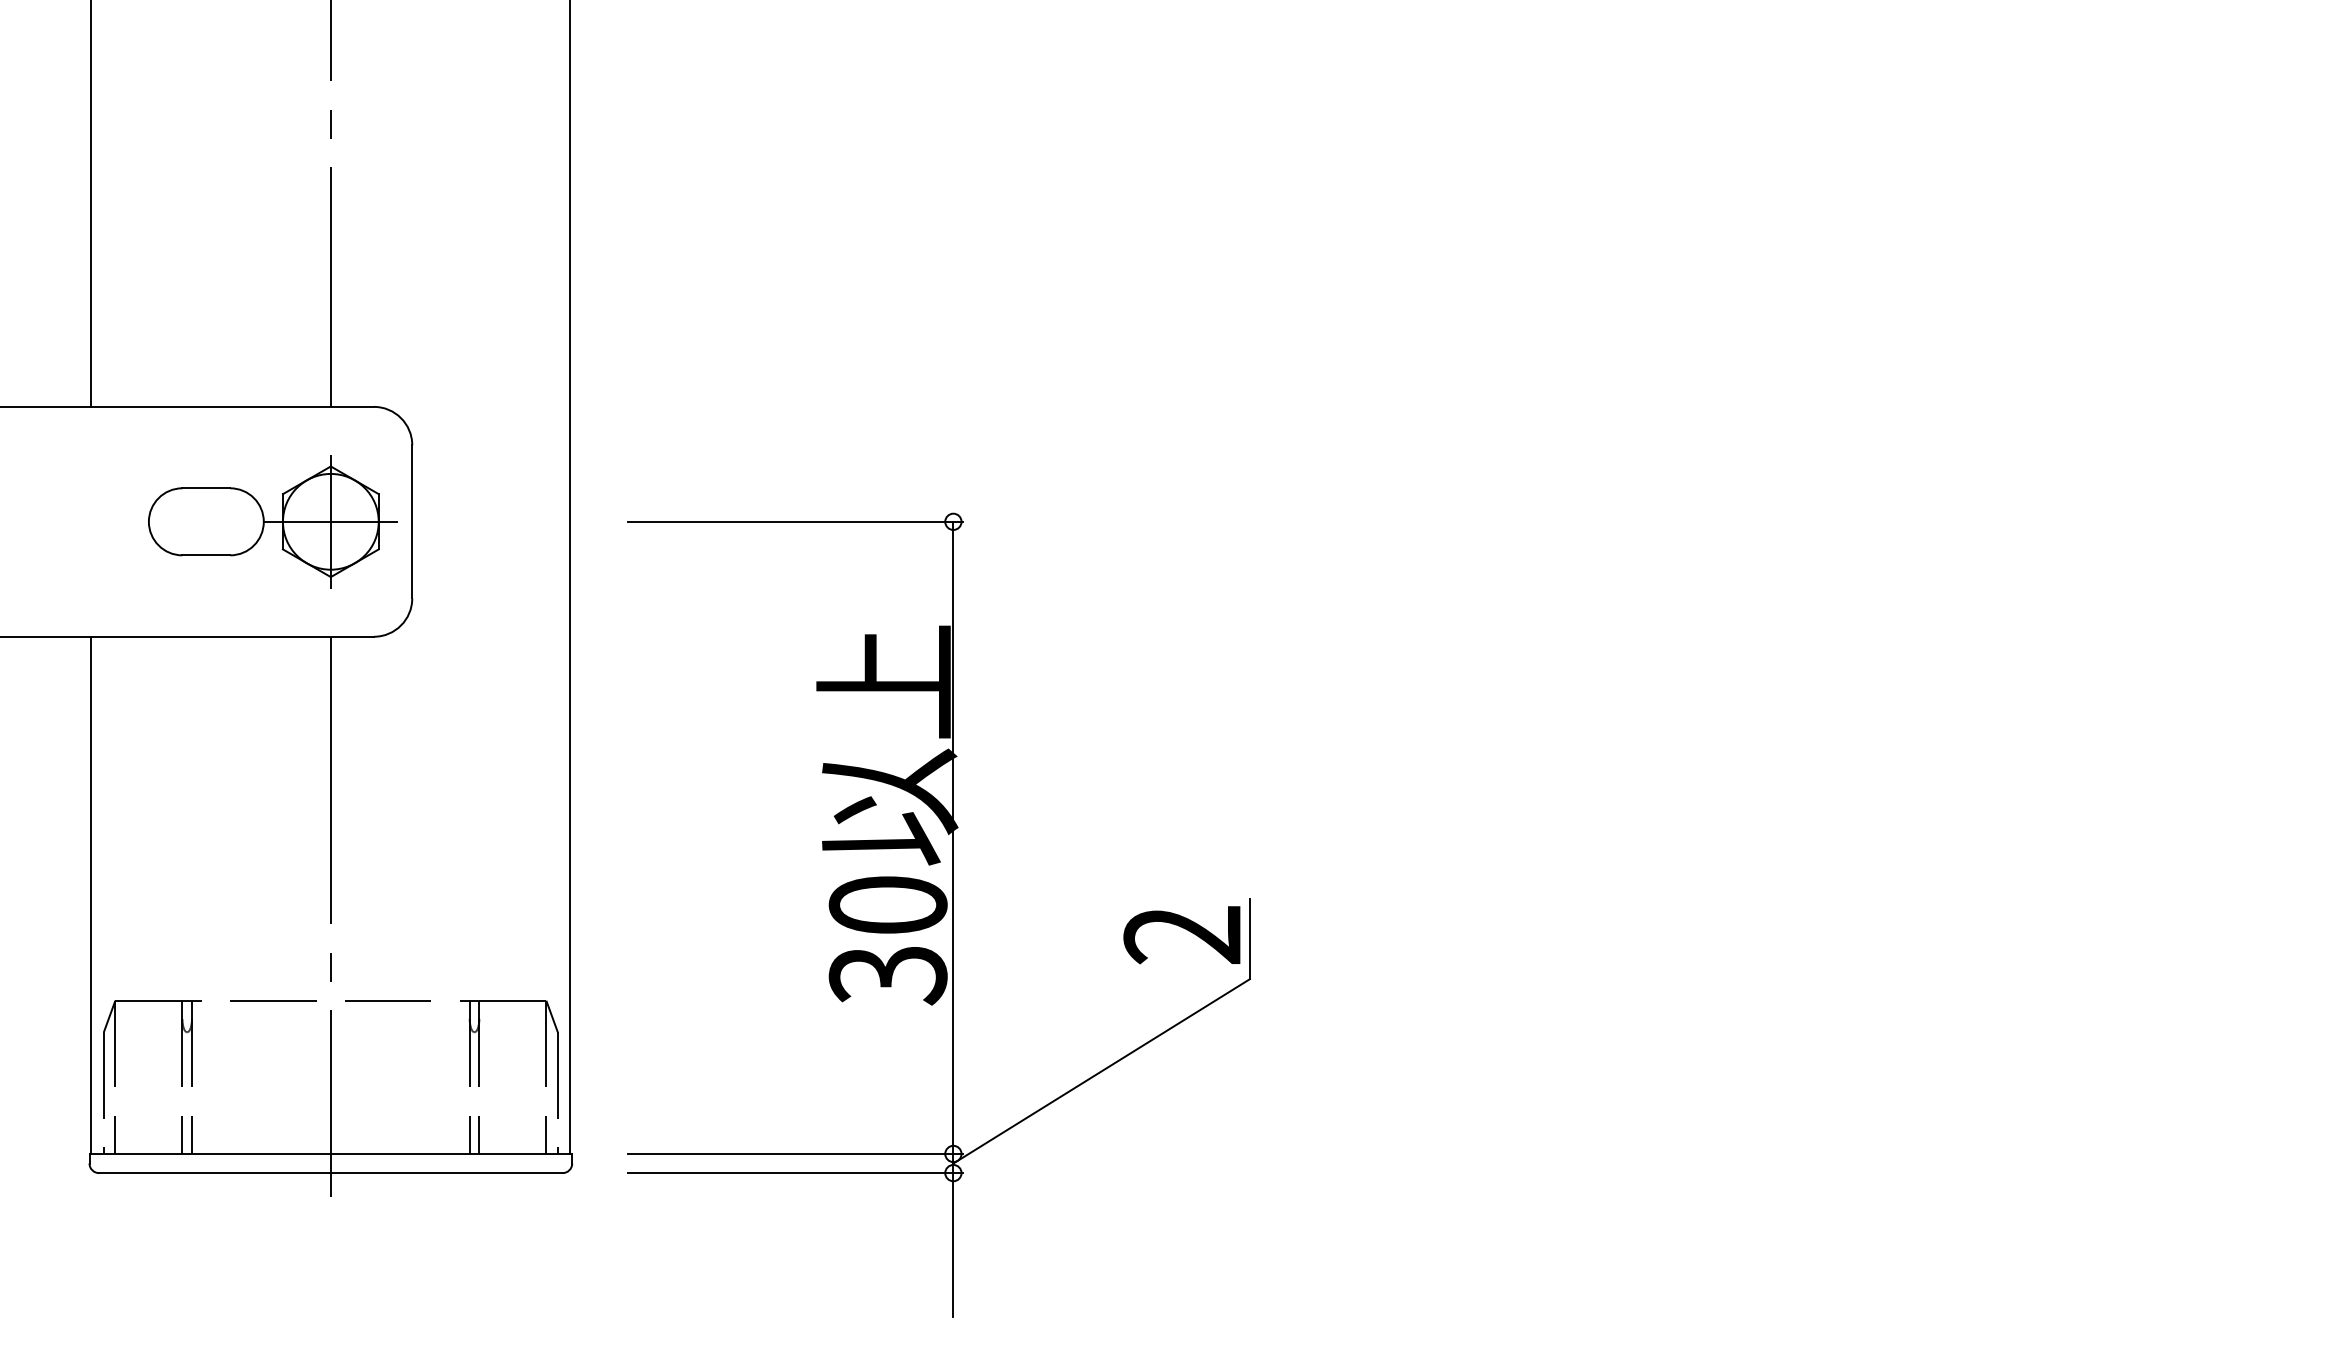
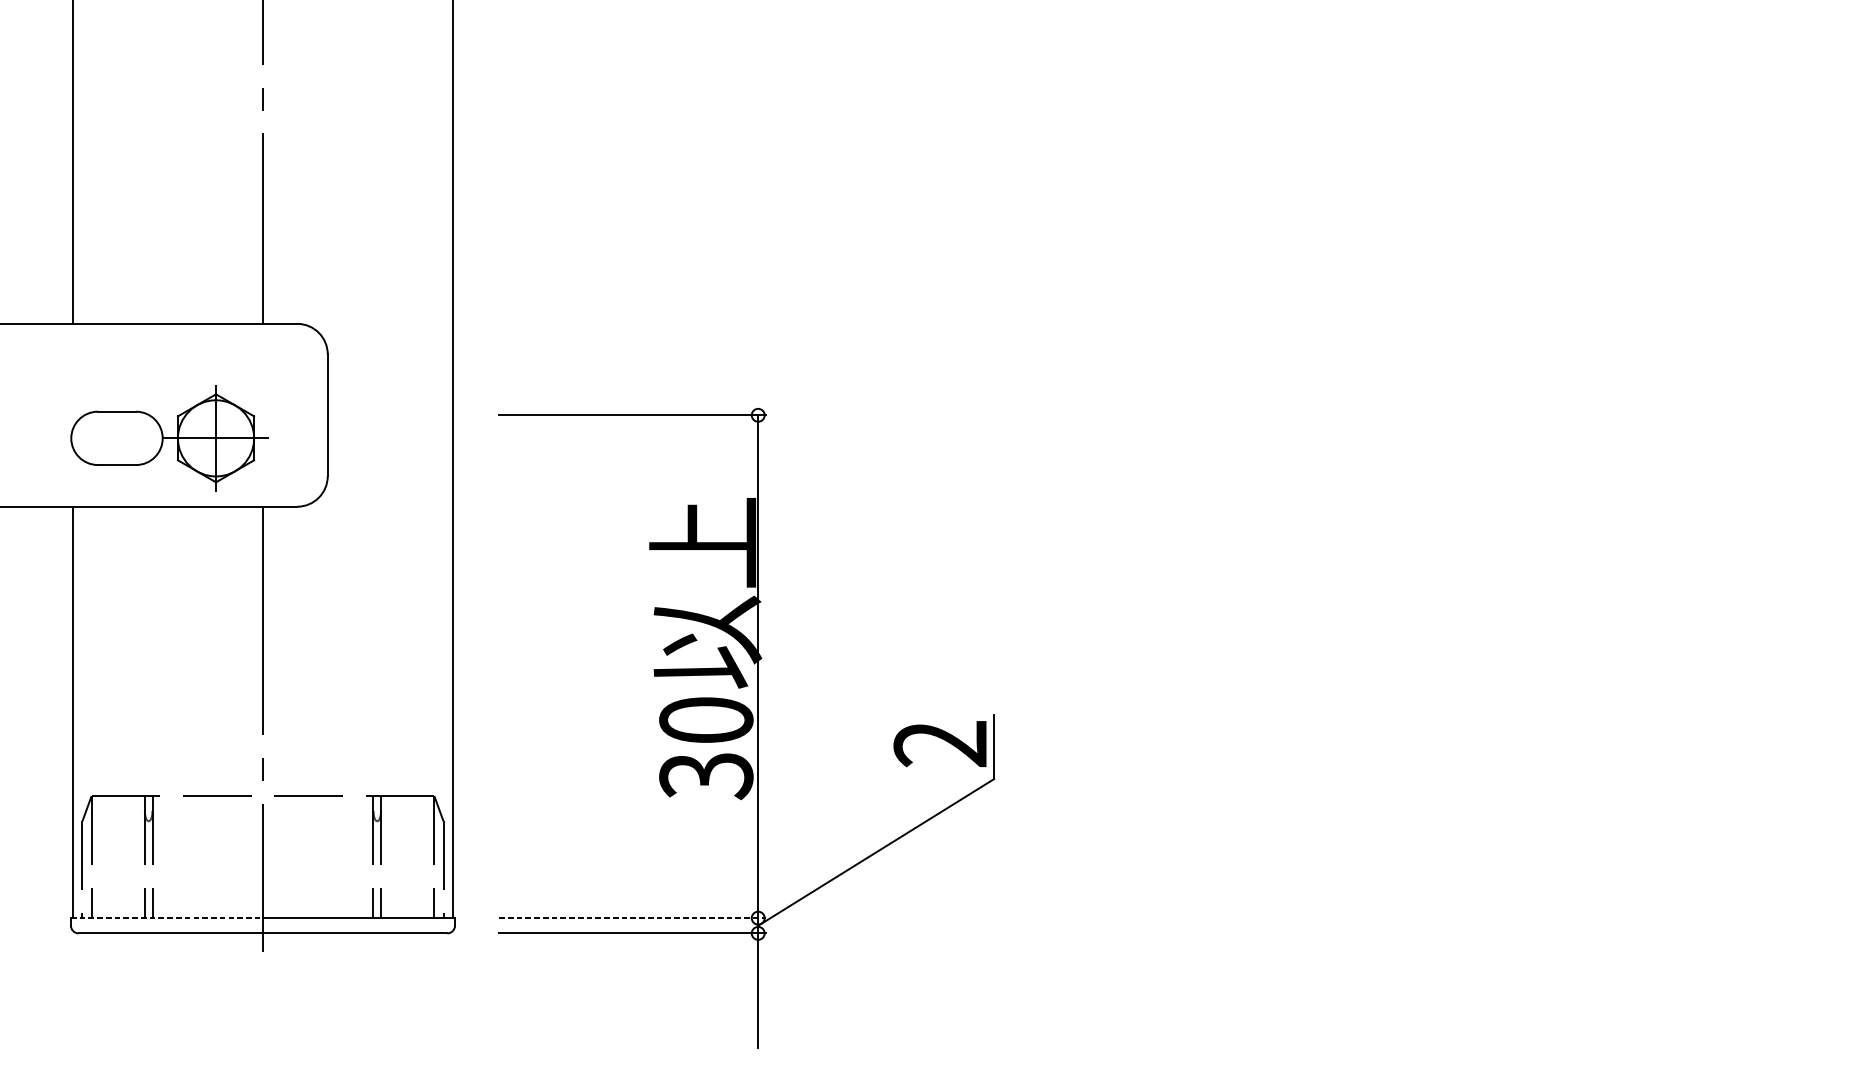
part: (272, 521) -> (169, 438), moved
line: (210, 1153) -> (167, 917), solid -> dashed
line: (795, 1153) -> (632, 917), solid -> dashed

